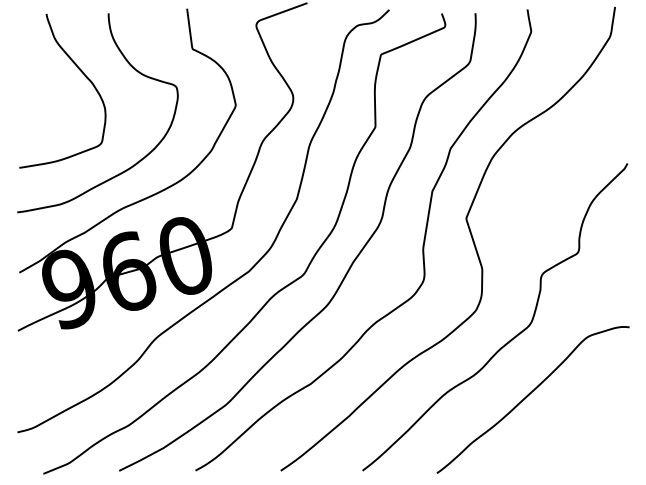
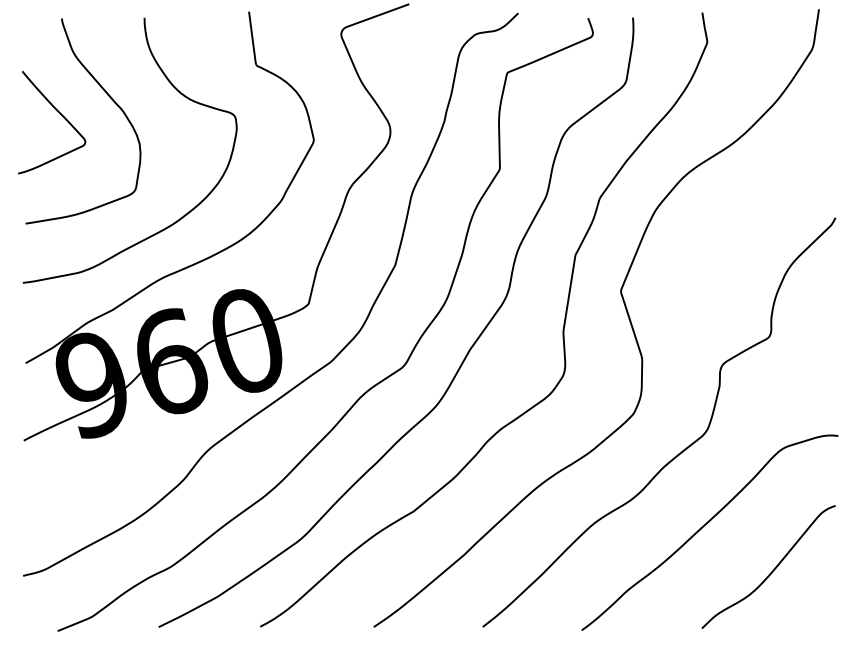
curve: (44, 85) -> (59, 113), added
curve: (579, 428) -> (771, 570), added

